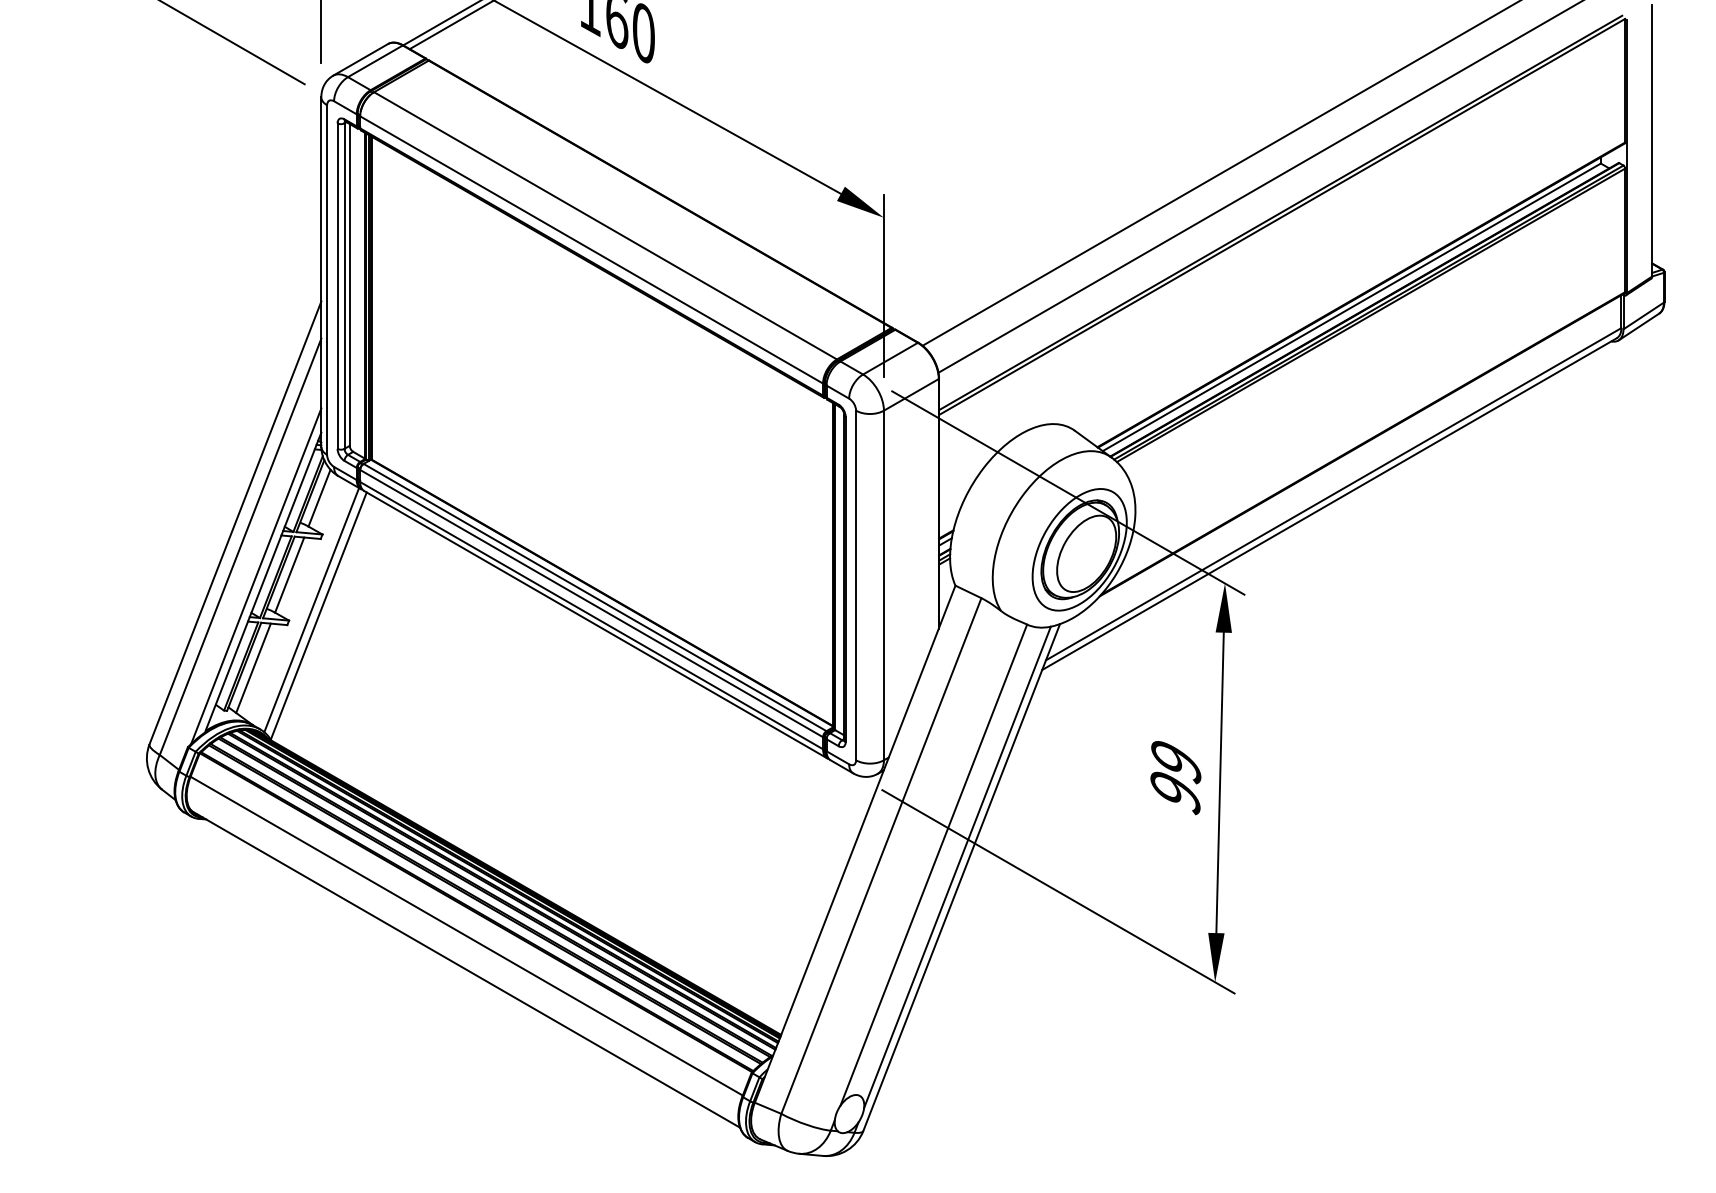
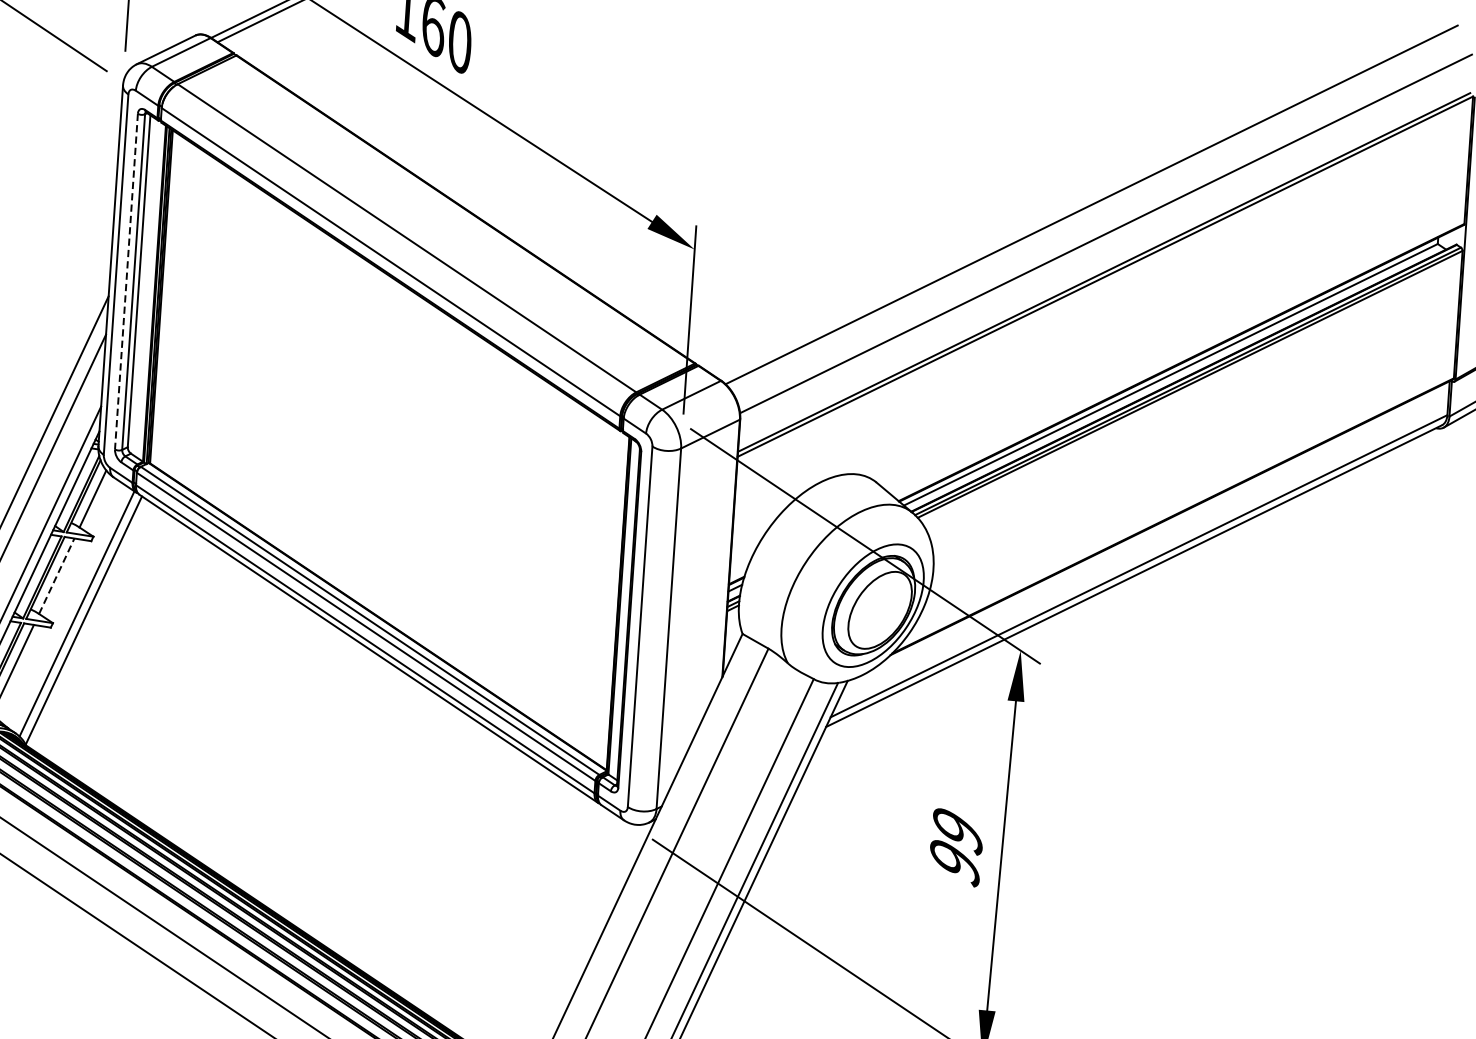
line: (337, 286) -> (126, 281), solid -> dashed
line: (289, 574) -> (56, 575), solid -> dashed

